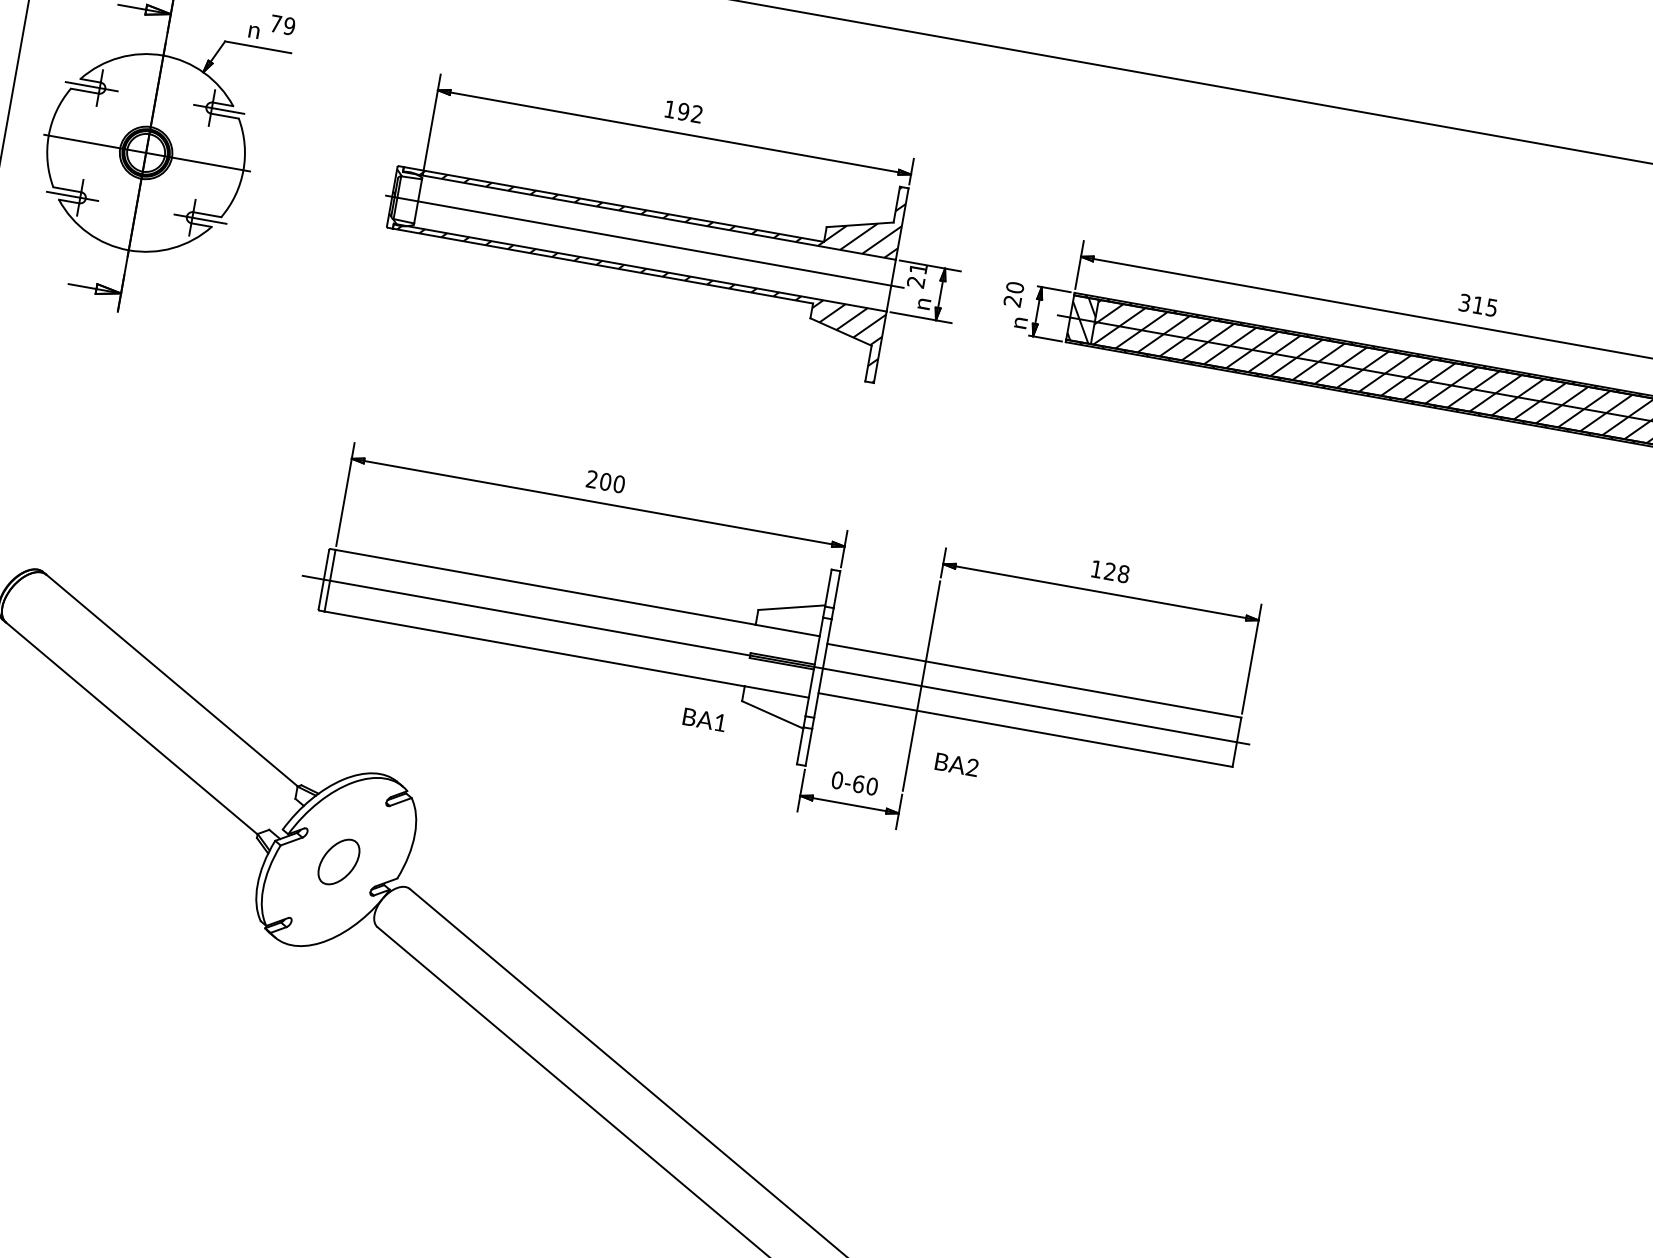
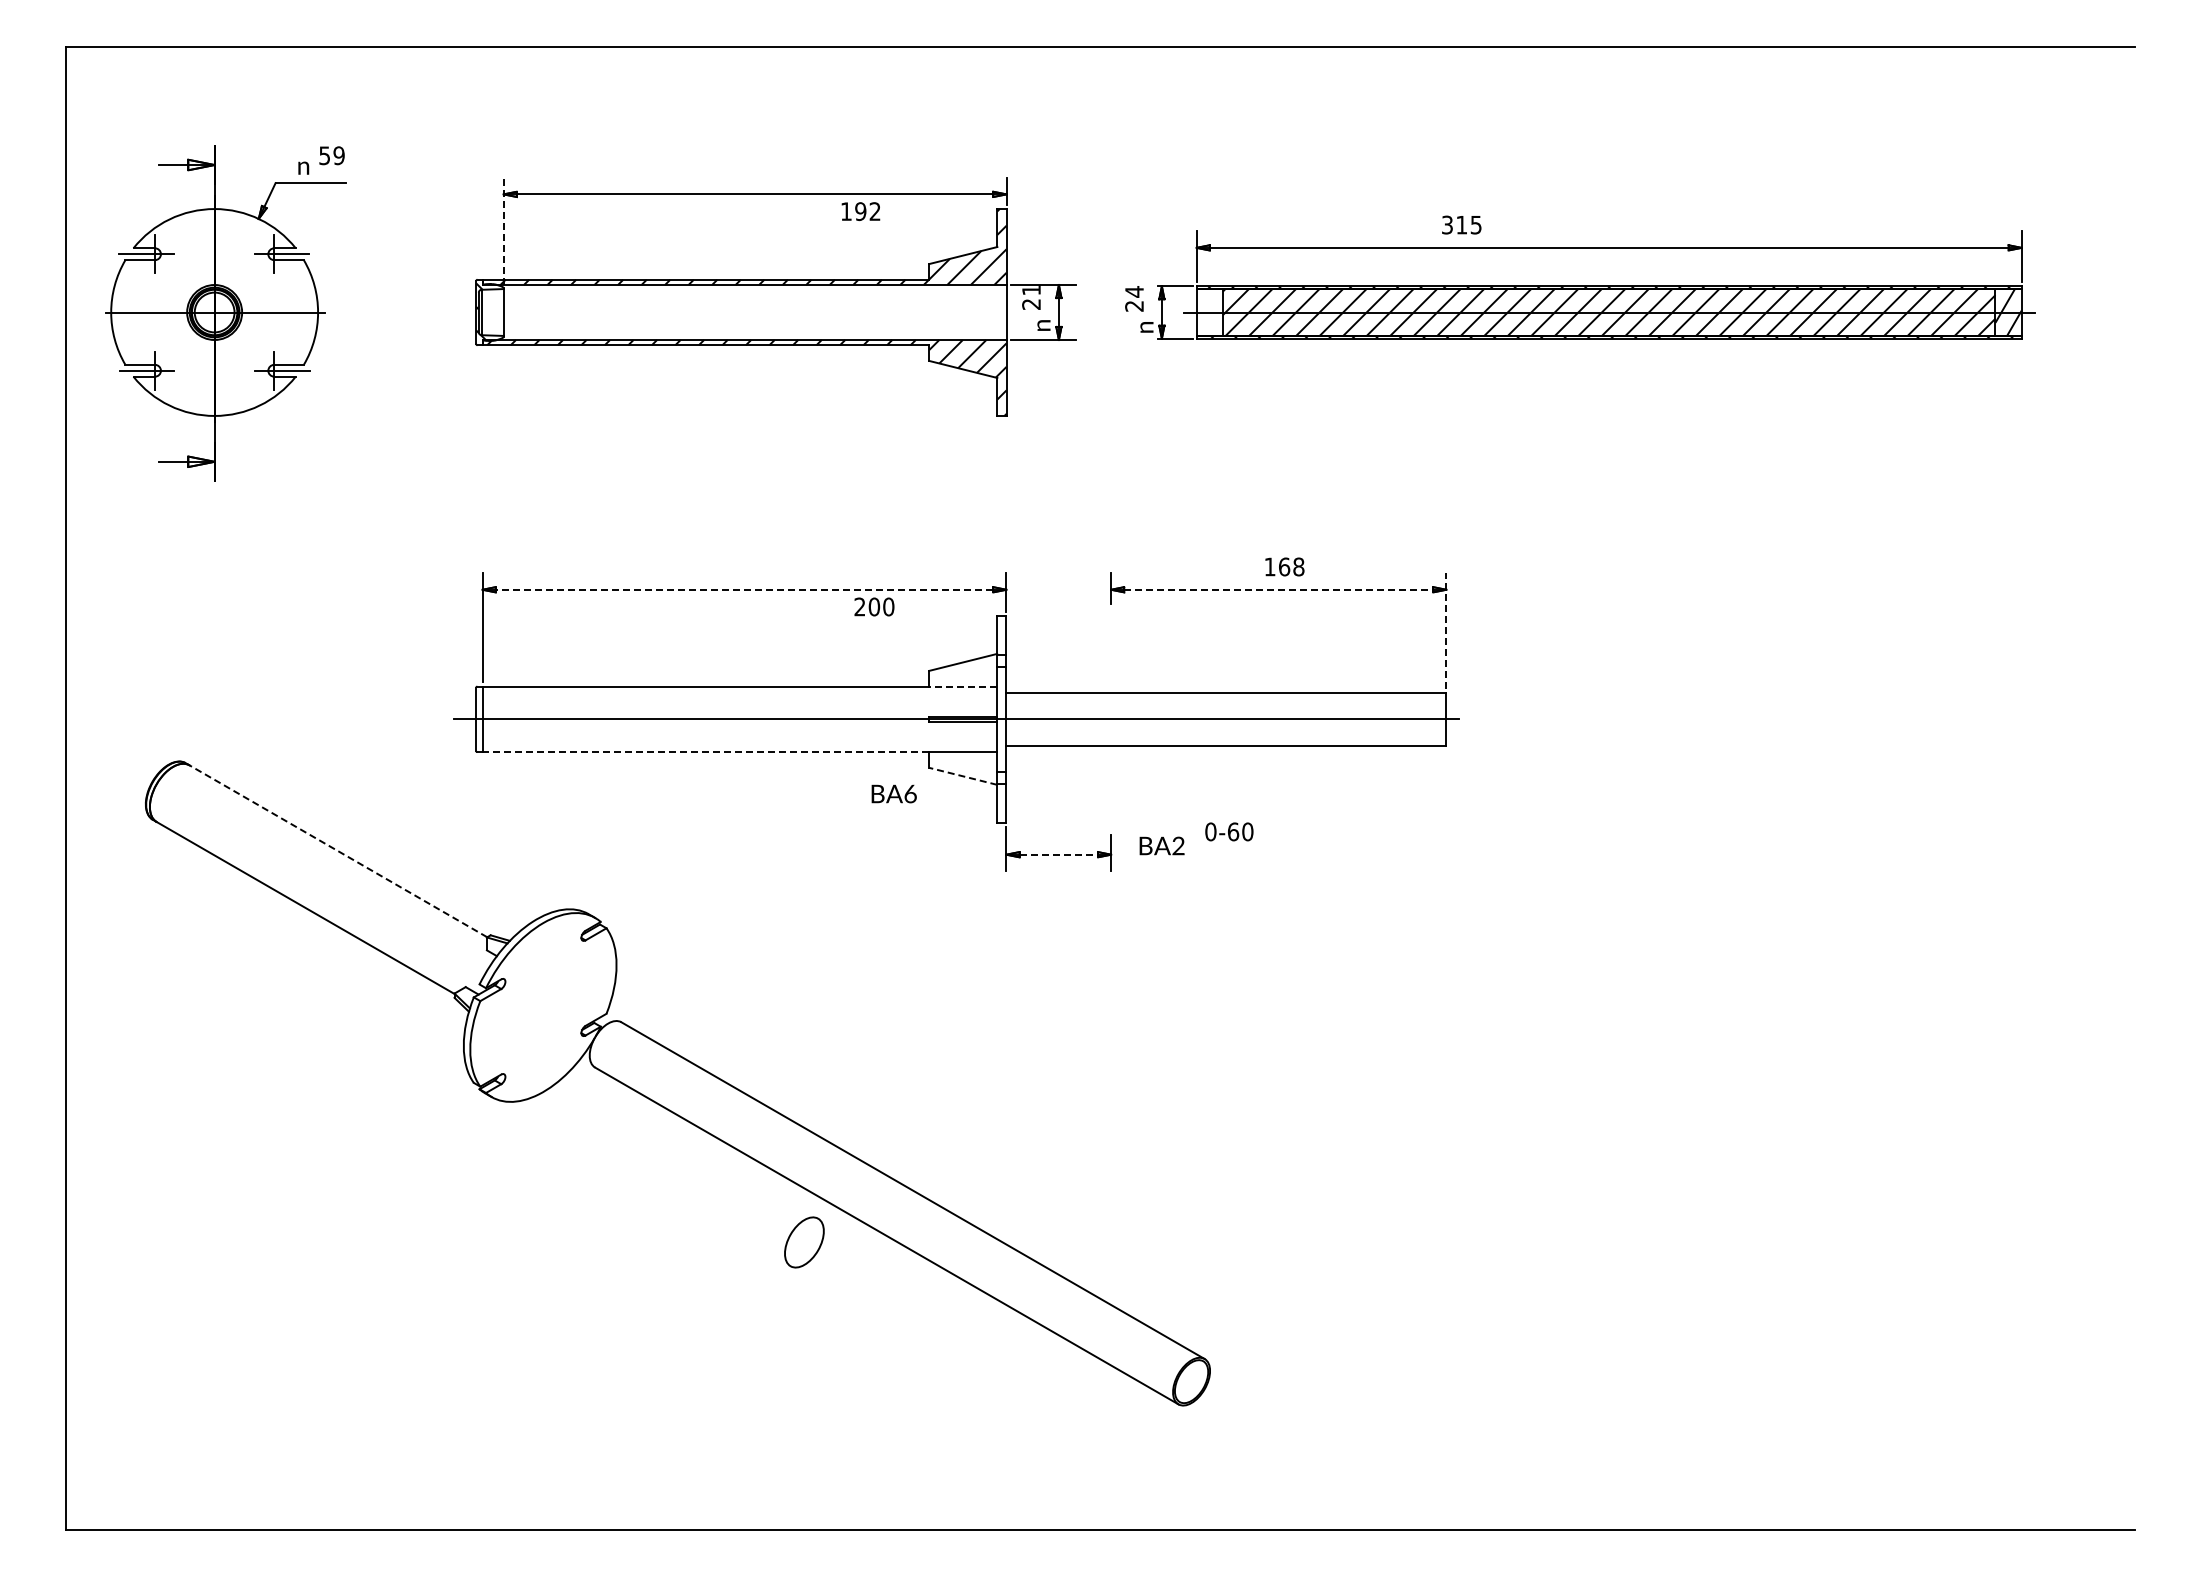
text: (275, 23) -> (324, 155), 79 -> 59
text: (683, 111) -> (860, 211), moved
line: (431, 125) -> (503, 231), solid -> dashed
line: (644, 241) -> (744, 312), removed
text: (1015, 287) -> (1134, 291), 20 -> 24
text: (1478, 304) -> (1461, 224), moved
hatch: (1082, 319) -> (1209, 312), removed
text: (605, 481) -> (874, 606), moved
line: (598, 502) -> (744, 589), solid -> dashed
text: (1110, 571) -> (1284, 566), 128 -> 168
line: (1100, 591) -> (1278, 589), solid -> dashed
line: (787, 630) -> (962, 686), solid -> dashed
line: (534, 649) -> (705, 752), solid -> dashed
line: (1251, 659) -> (1446, 631), solid -> dashed
line: (172, 680) -> (338, 851), solid -> dashed
line: (921, 686) -> (1111, 719), removed
line: (772, 714) -> (962, 776), solid -> dashed
text: (720, 722) -> (910, 793), BA1 -> BA6
text: (956, 764) -> (1161, 845), moved
text: (855, 783) -> (1229, 831), moved
line: (850, 804) -> (1059, 854), solid -> dashed
part: (339, 862) -> (804, 1242), moved

